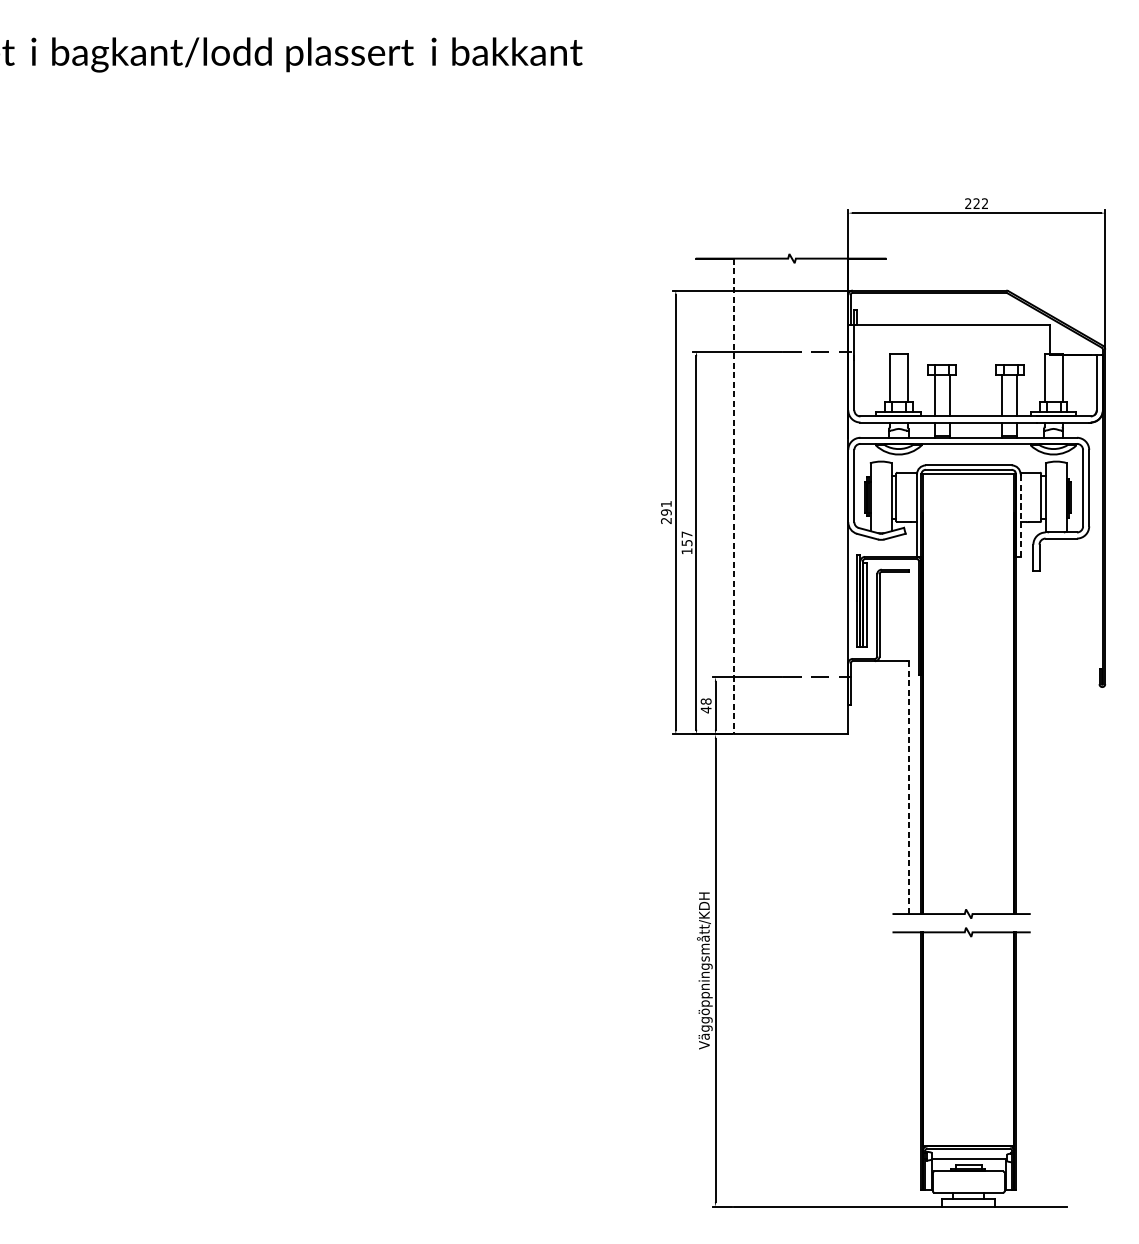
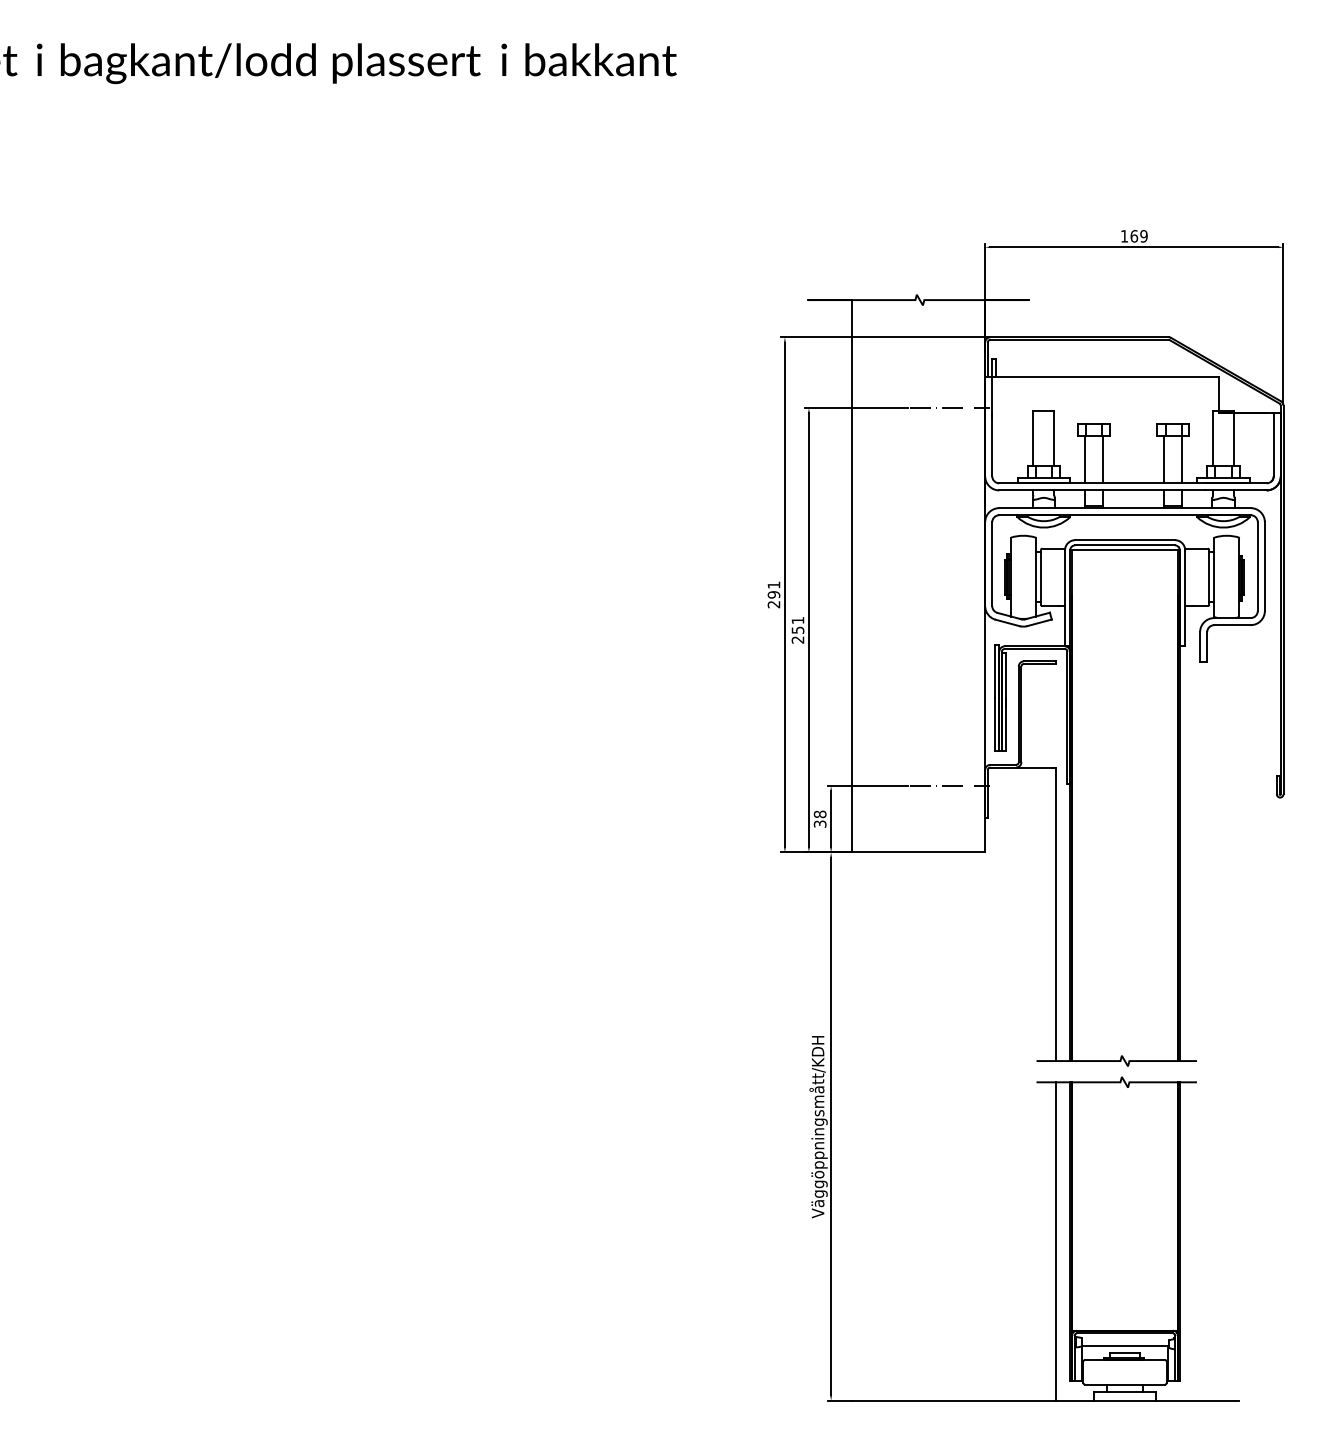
text: (976, 203) -> (1133, 236), 222 -> 169
line: (734, 496) -> (852, 576), dashed -> solid
line: (1020, 515) -> (1185, 598), dashed -> solid
text: (686, 543) -> (797, 630), 157 -> 251
text: (705, 710) -> (819, 824), 48 -> 38
line: (908, 787) -> (1055, 914), dashed -> solid
line: (908, 1069) -> (1055, 1241), added

